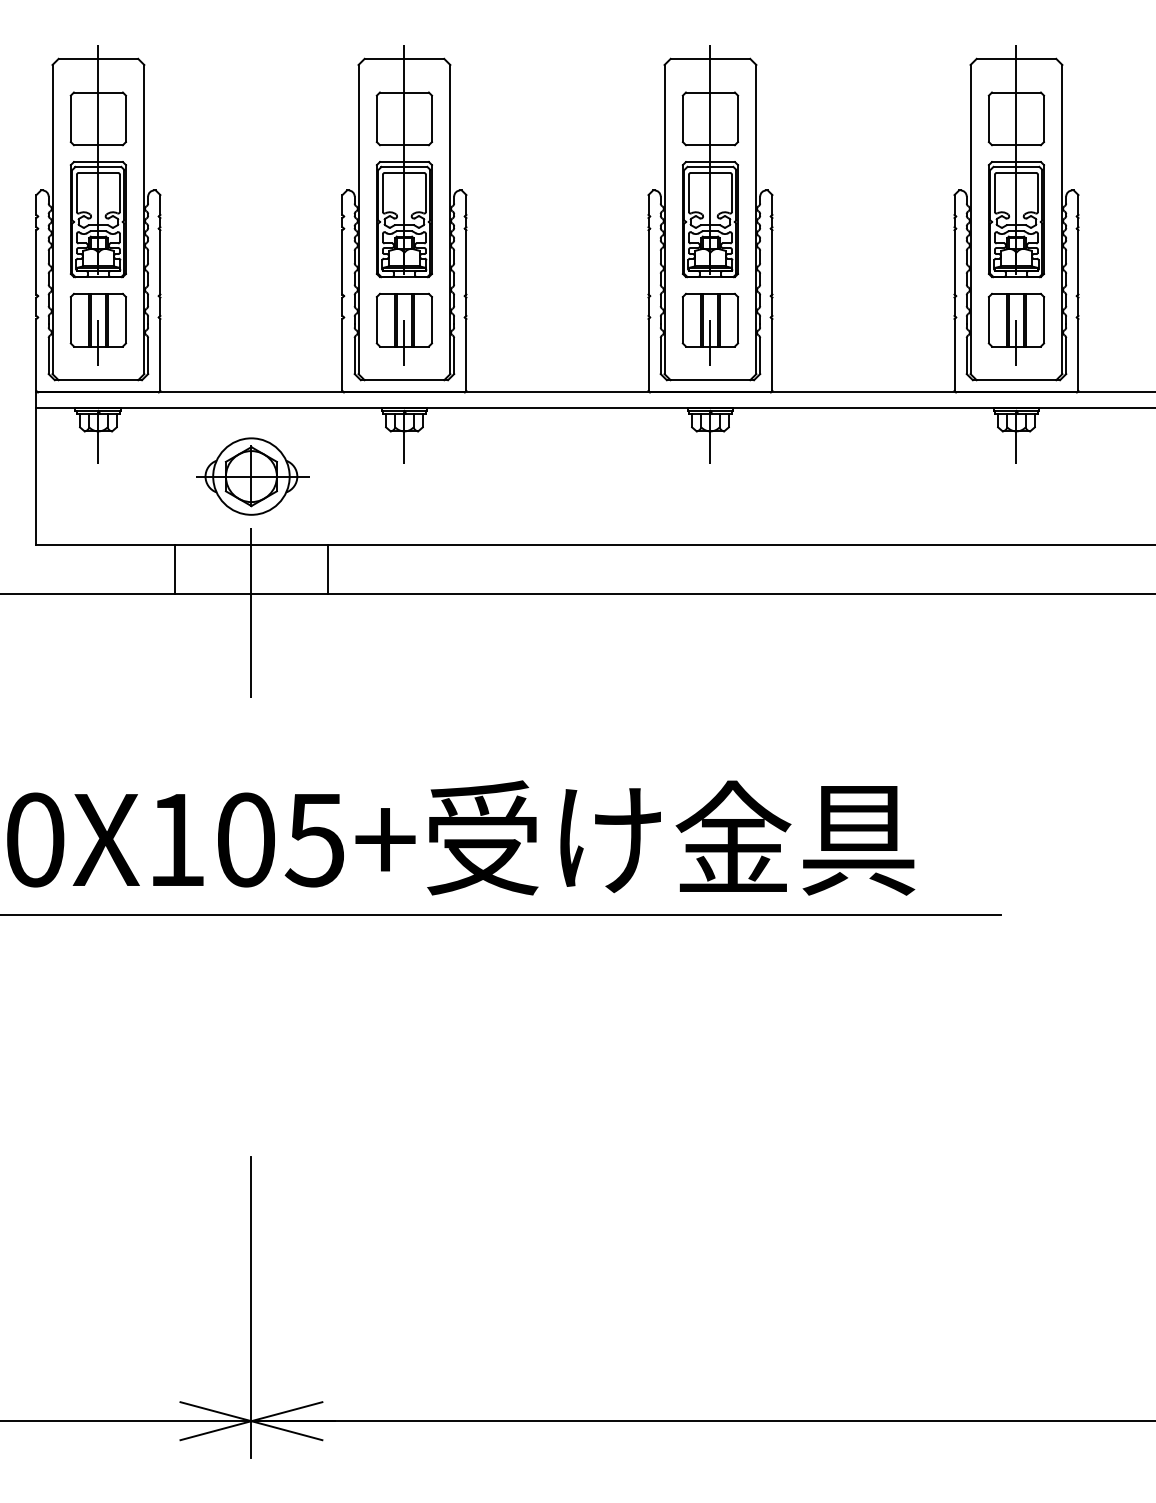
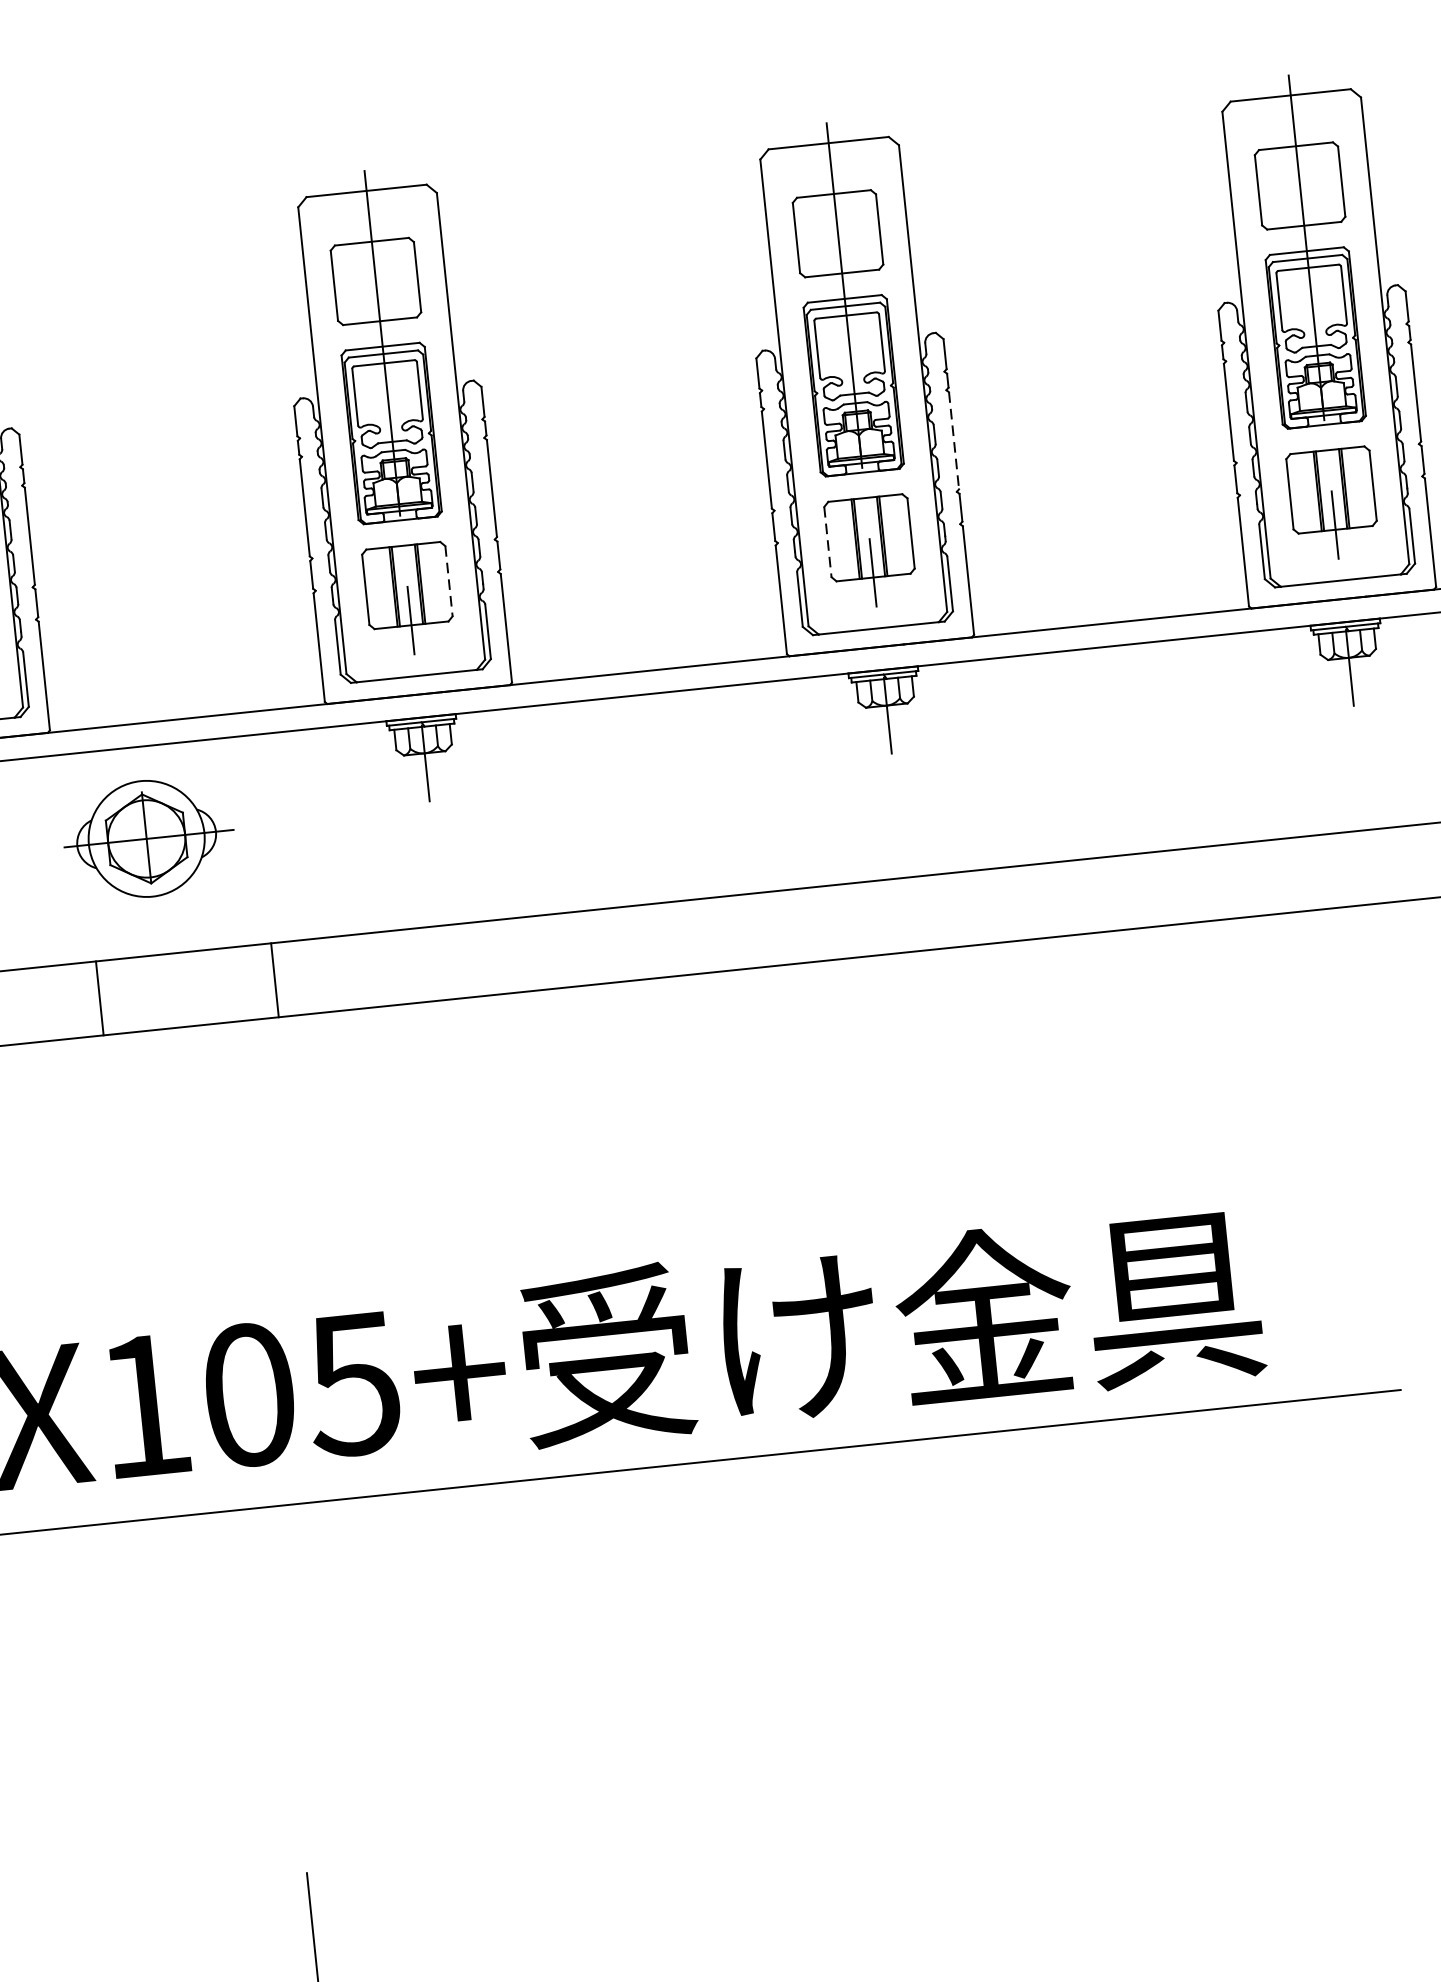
line: (772, 262) -> (954, 440), solid -> dashed
line: (431, 320) -> (448, 581), solid -> dashed
line: (682, 320) -> (827, 542), solid -> dashed
part: (252, 476) -> (148, 838), moved
line: (327, 569) -> (274, 979), moved
line: (251, 612) -> (222, 1050), removed

